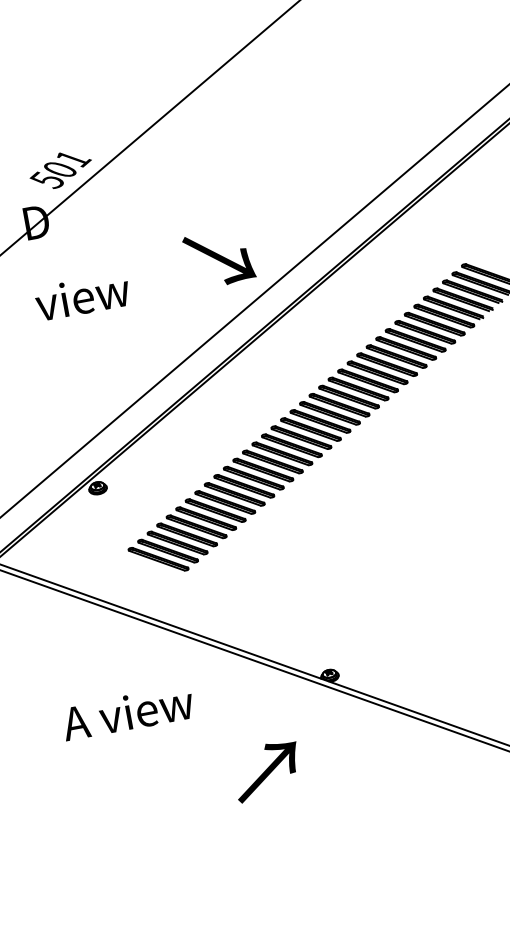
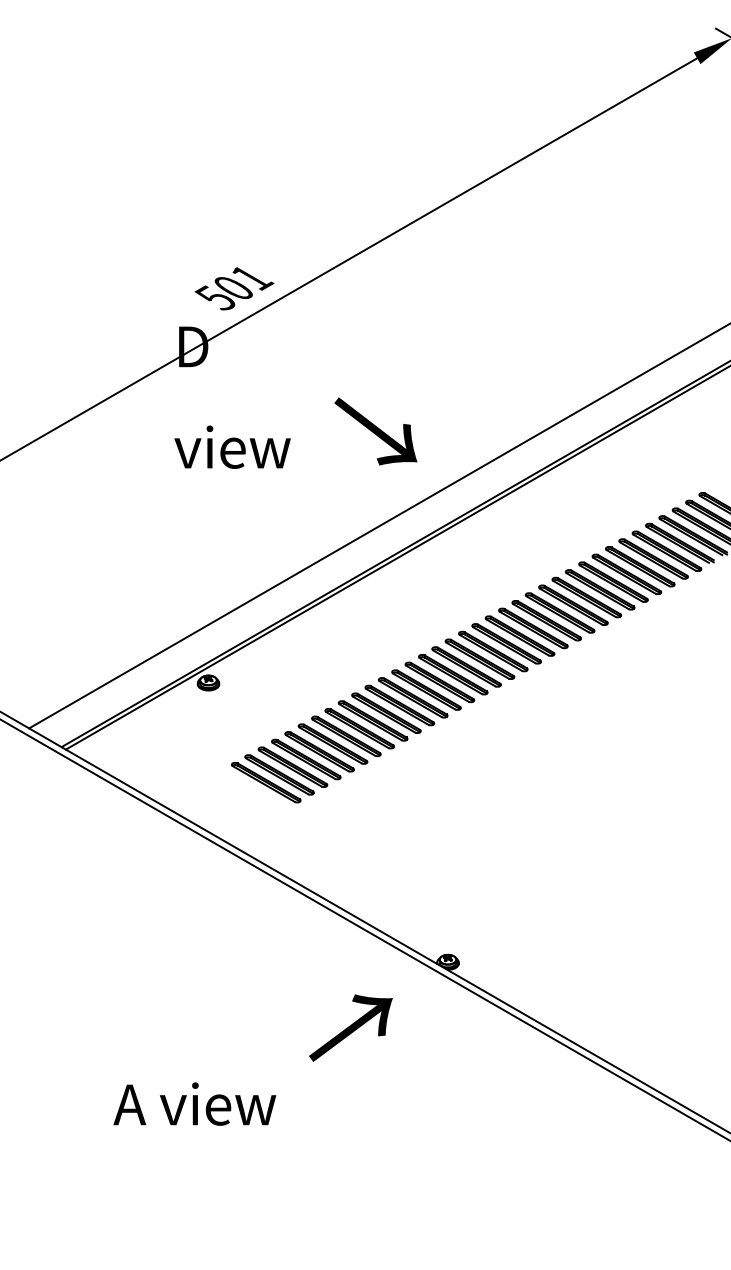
text: (219, 258) -> (375, 431), moved
text: (127, 712) -> (194, 1103), moved
text: (266, 770) -> (350, 1027), moved

